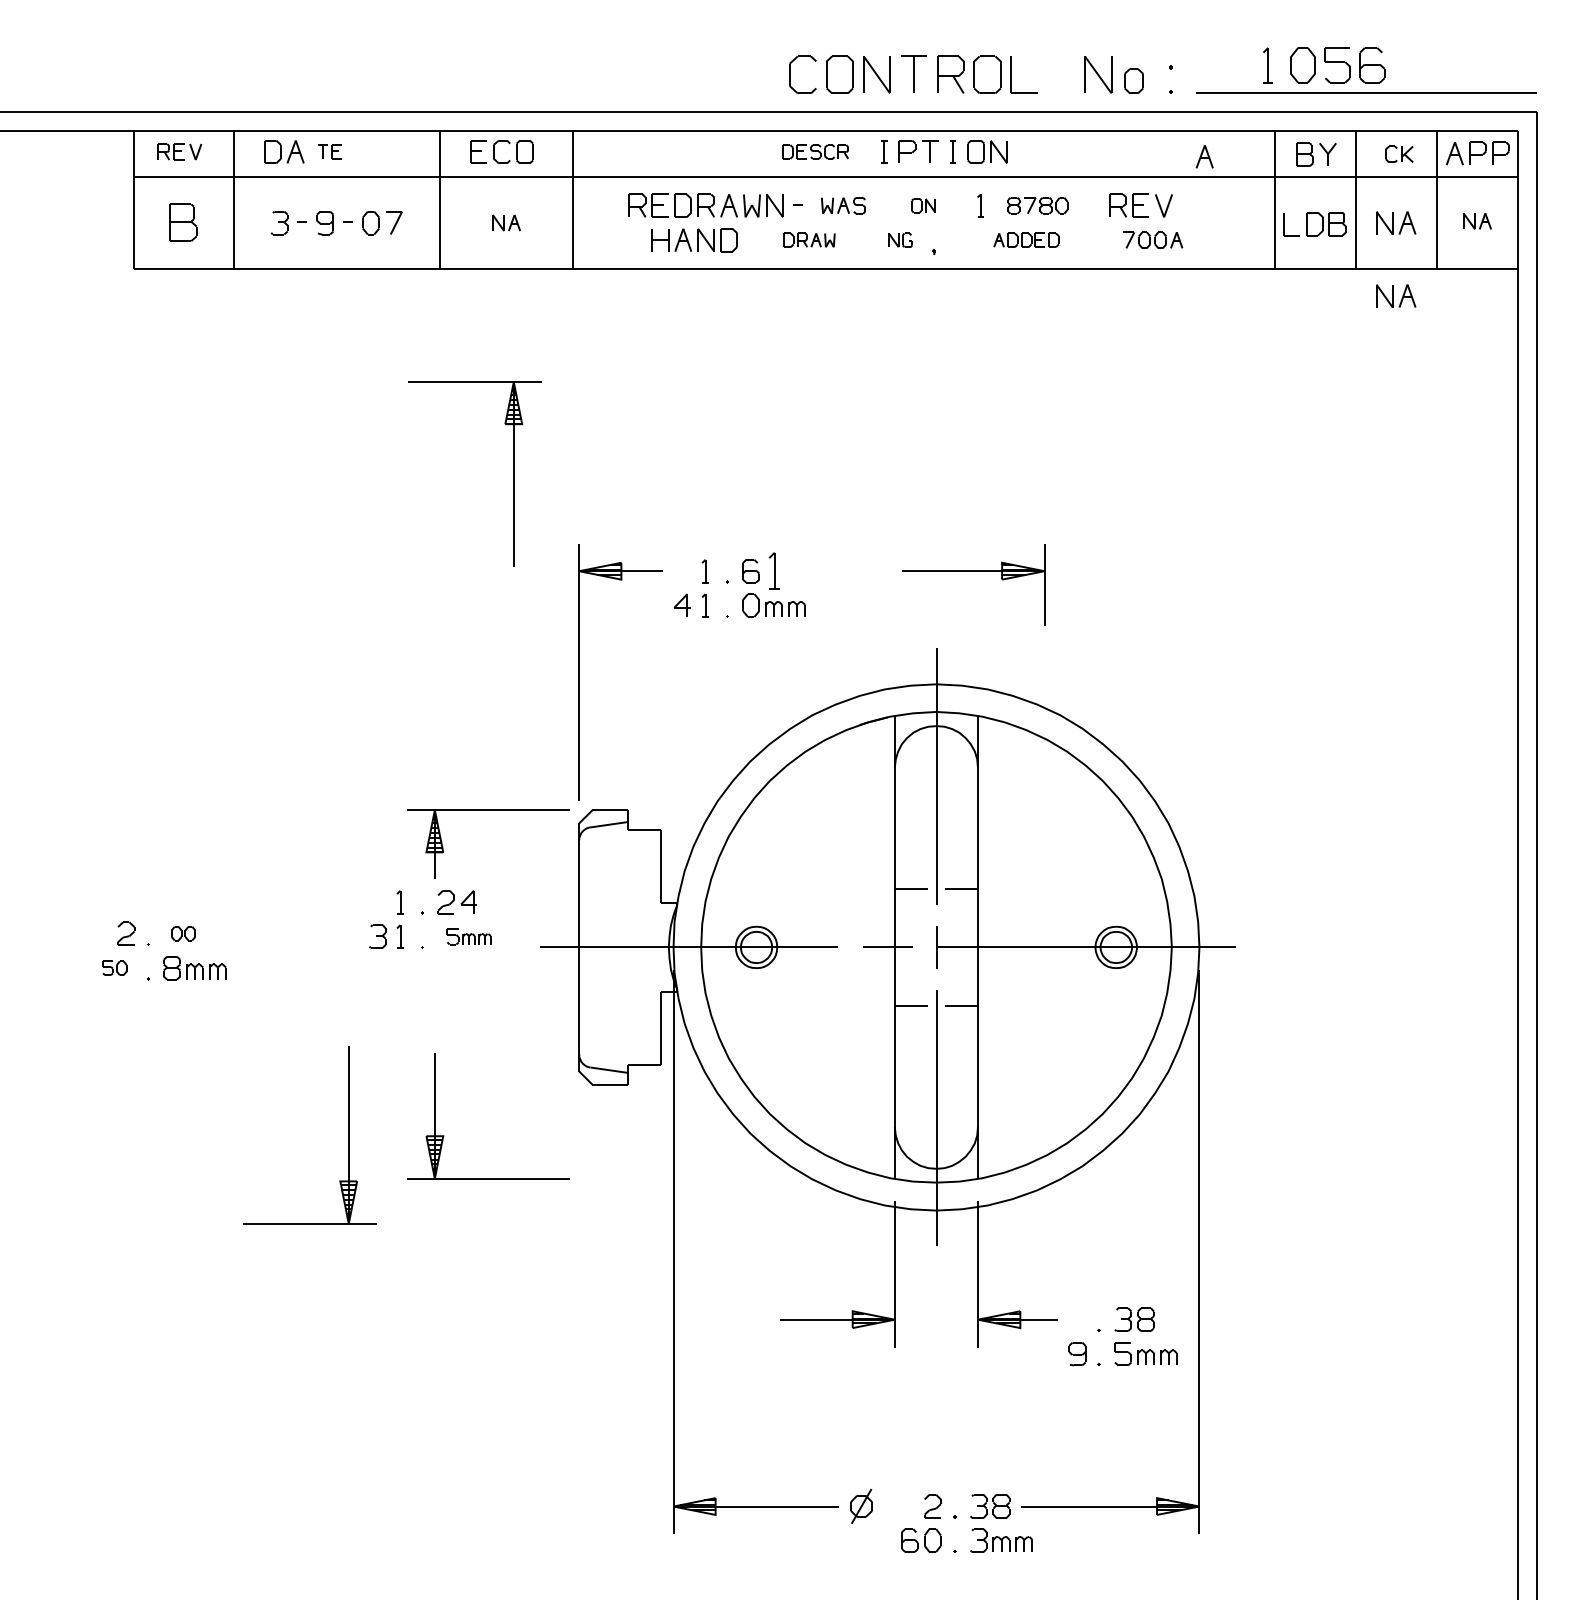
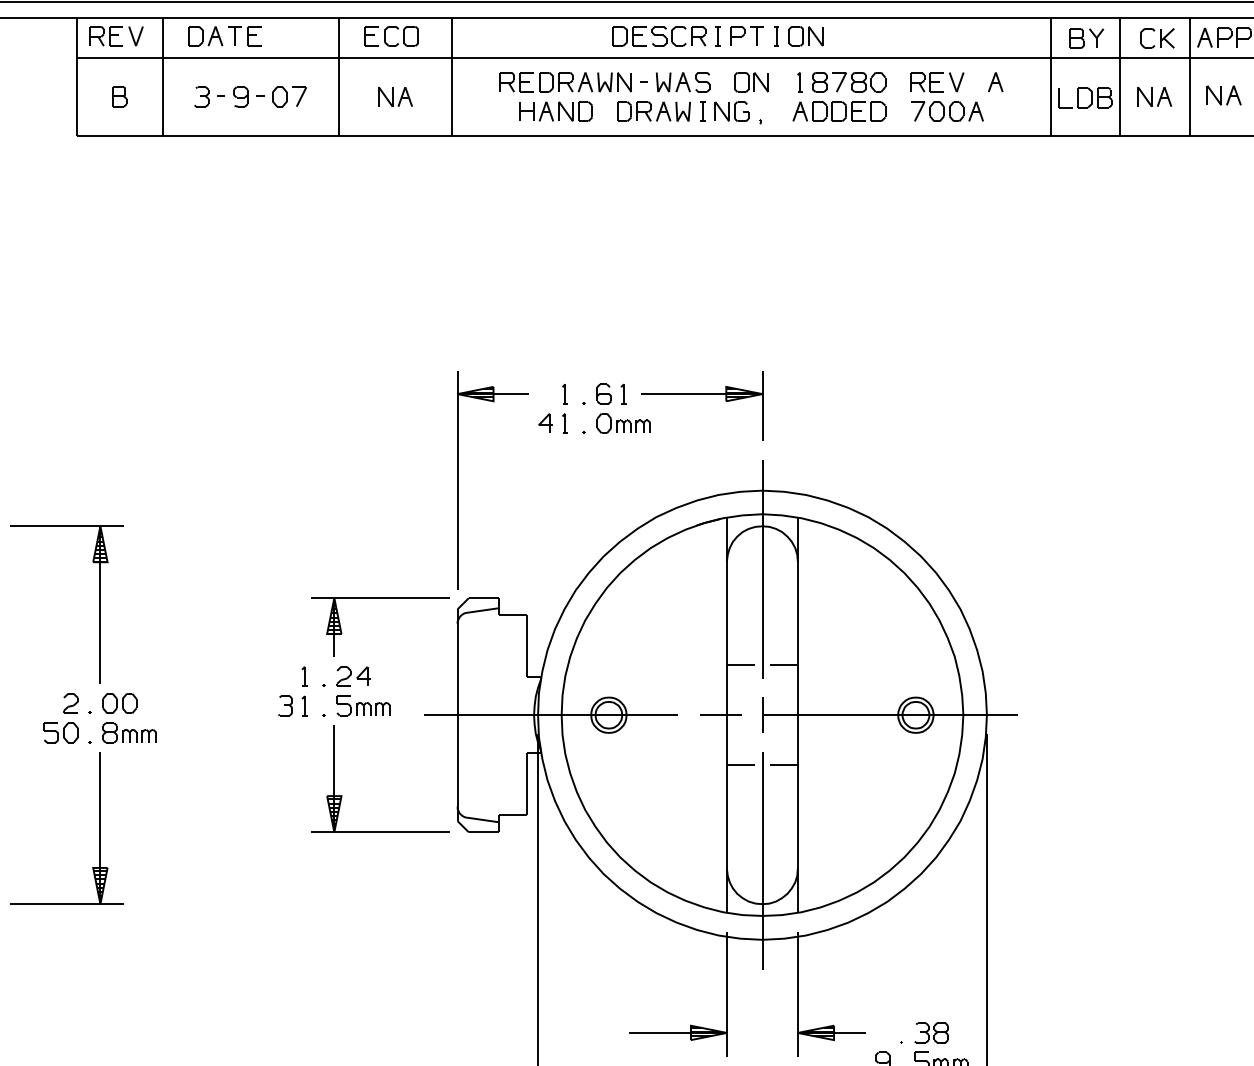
part: (179, 151) -> (116, 35), size x1.43
part: (329, 151) -> (244, 35), size x1.67
part: (815, 151) -> (659, 35), size x1.67
part: (1399, 154) -> (1157, 38), size x1.43
part: (1204, 156) -> (995, 81), moved
part: (843, 205) -> (683, 81), size x1.43
part: (923, 205) -> (751, 81), size x1.67
part: (1037, 205) -> (848, 81), size x1.43
part: (1477, 221) -> (1224, 95), size x1.43
part: (506, 222) -> (395, 96), size x1.43
part: (183, 223) -> (119, 97), size x0.62
part: (809, 240) -> (654, 111), size x1.67
part: (866, 240) -> (702, 111), added
part: (900, 240) -> (731, 111), size x1.67
part: (1026, 240) -> (839, 111), size x1.67
part: (1152, 240) -> (946, 111), size x1.43
part: (1396, 295) -> (1155, 158), removed
part: (513, 473) -> (100, 604), moved
part: (773, 571) -> (623, 394), size x0.62
part: (973, 571) -> (701, 394), moved
part: (183, 933) -> (119, 703), size x1.67
part: (468, 936) -> (363, 705), size x1.43
part: (114, 968) -> (60, 733), size x1.67
part: (348, 1135) -> (100, 828), moved
part: (444, 1135) -> (342, 795), moved

